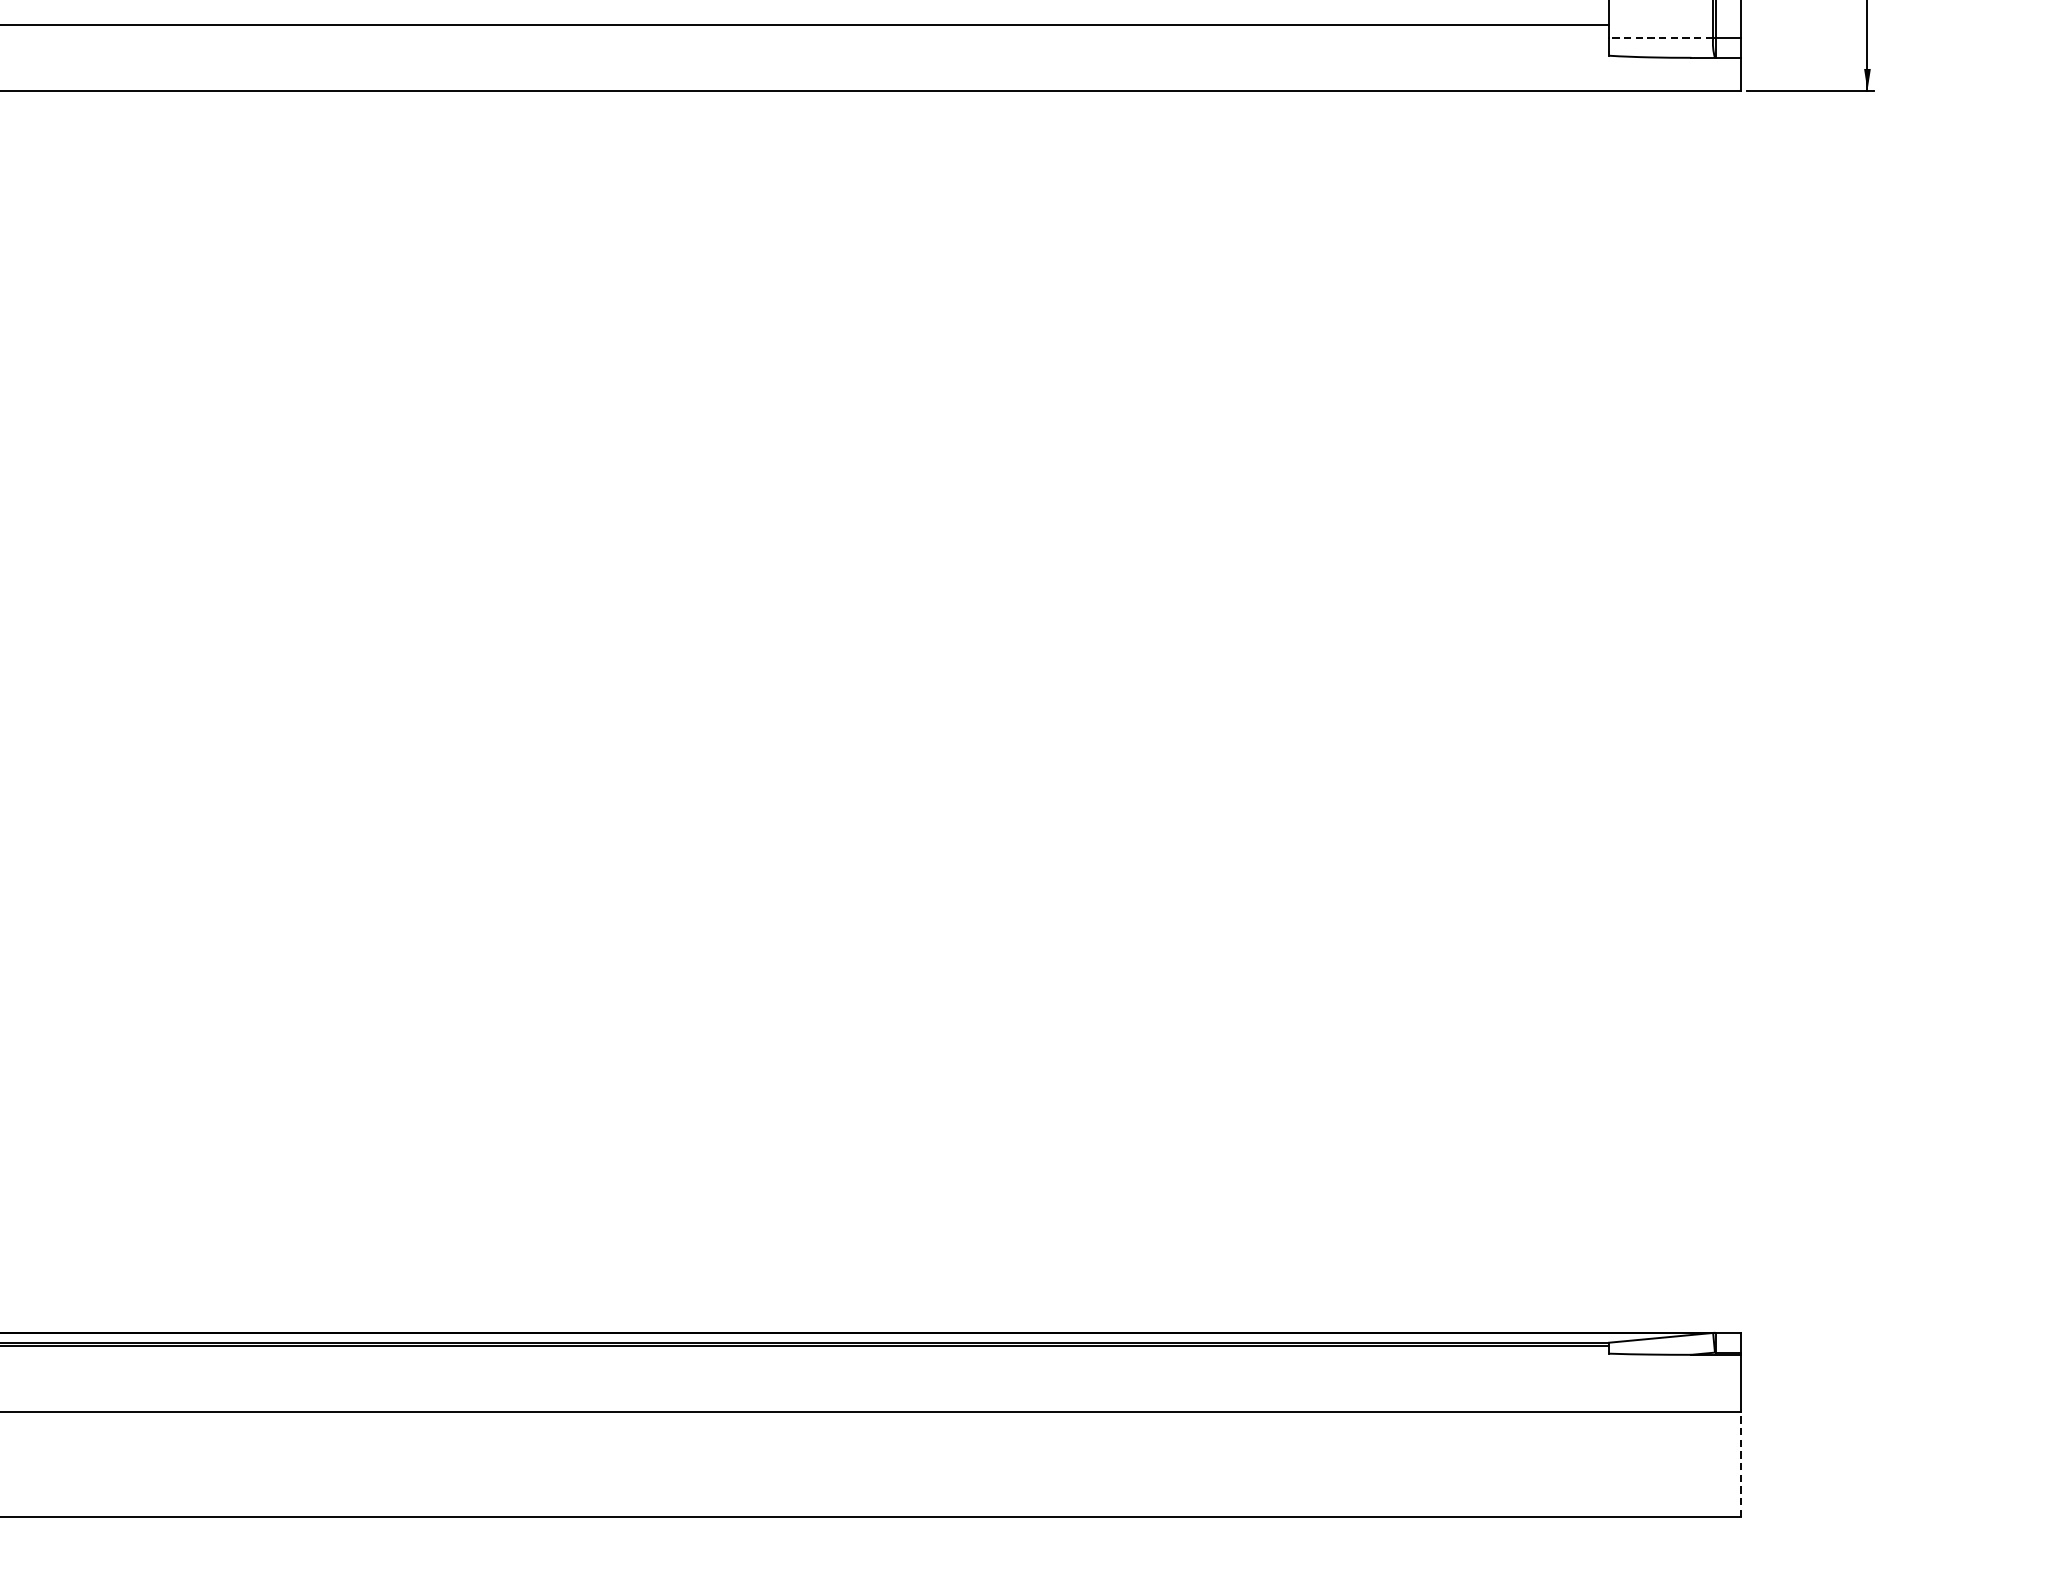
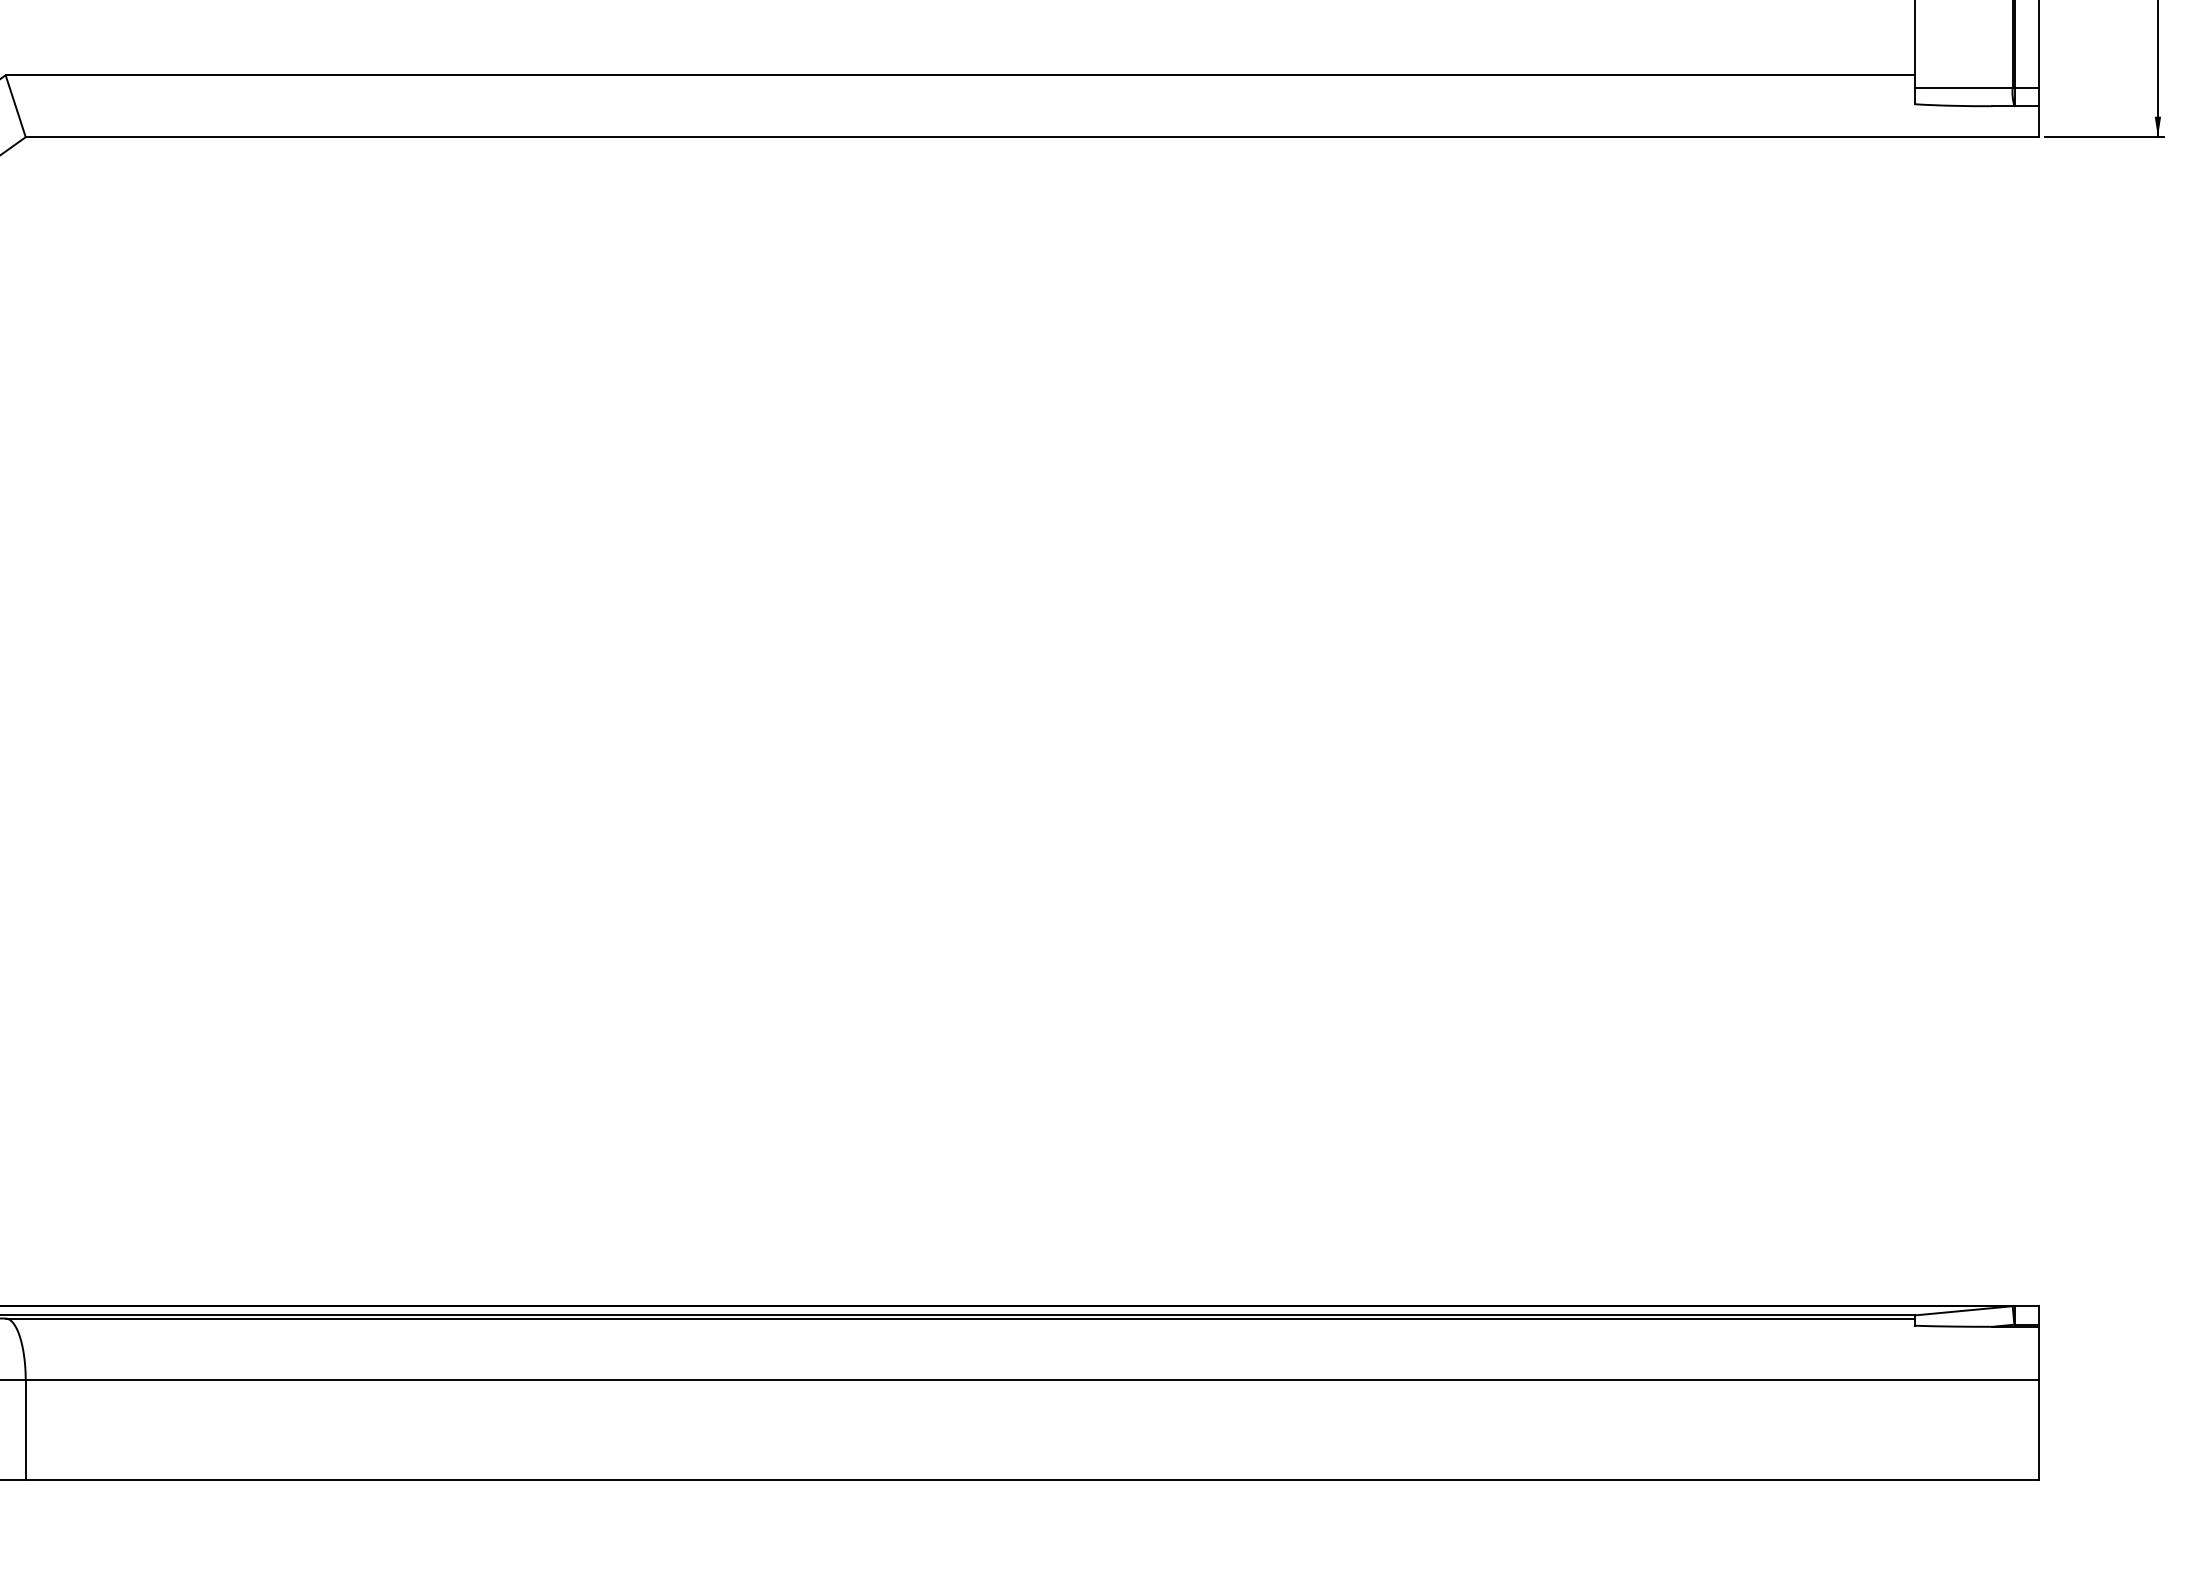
line: (1660, 37) -> (1963, 87), dashed -> solid
line: (1740, 1465) -> (2038, 1430), dashed -> solid

